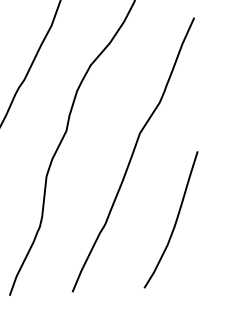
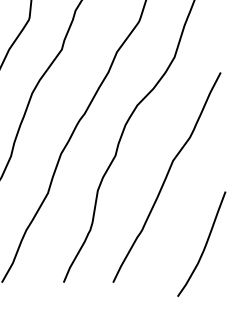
curve: (174, 221) -> (204, 245), moved

